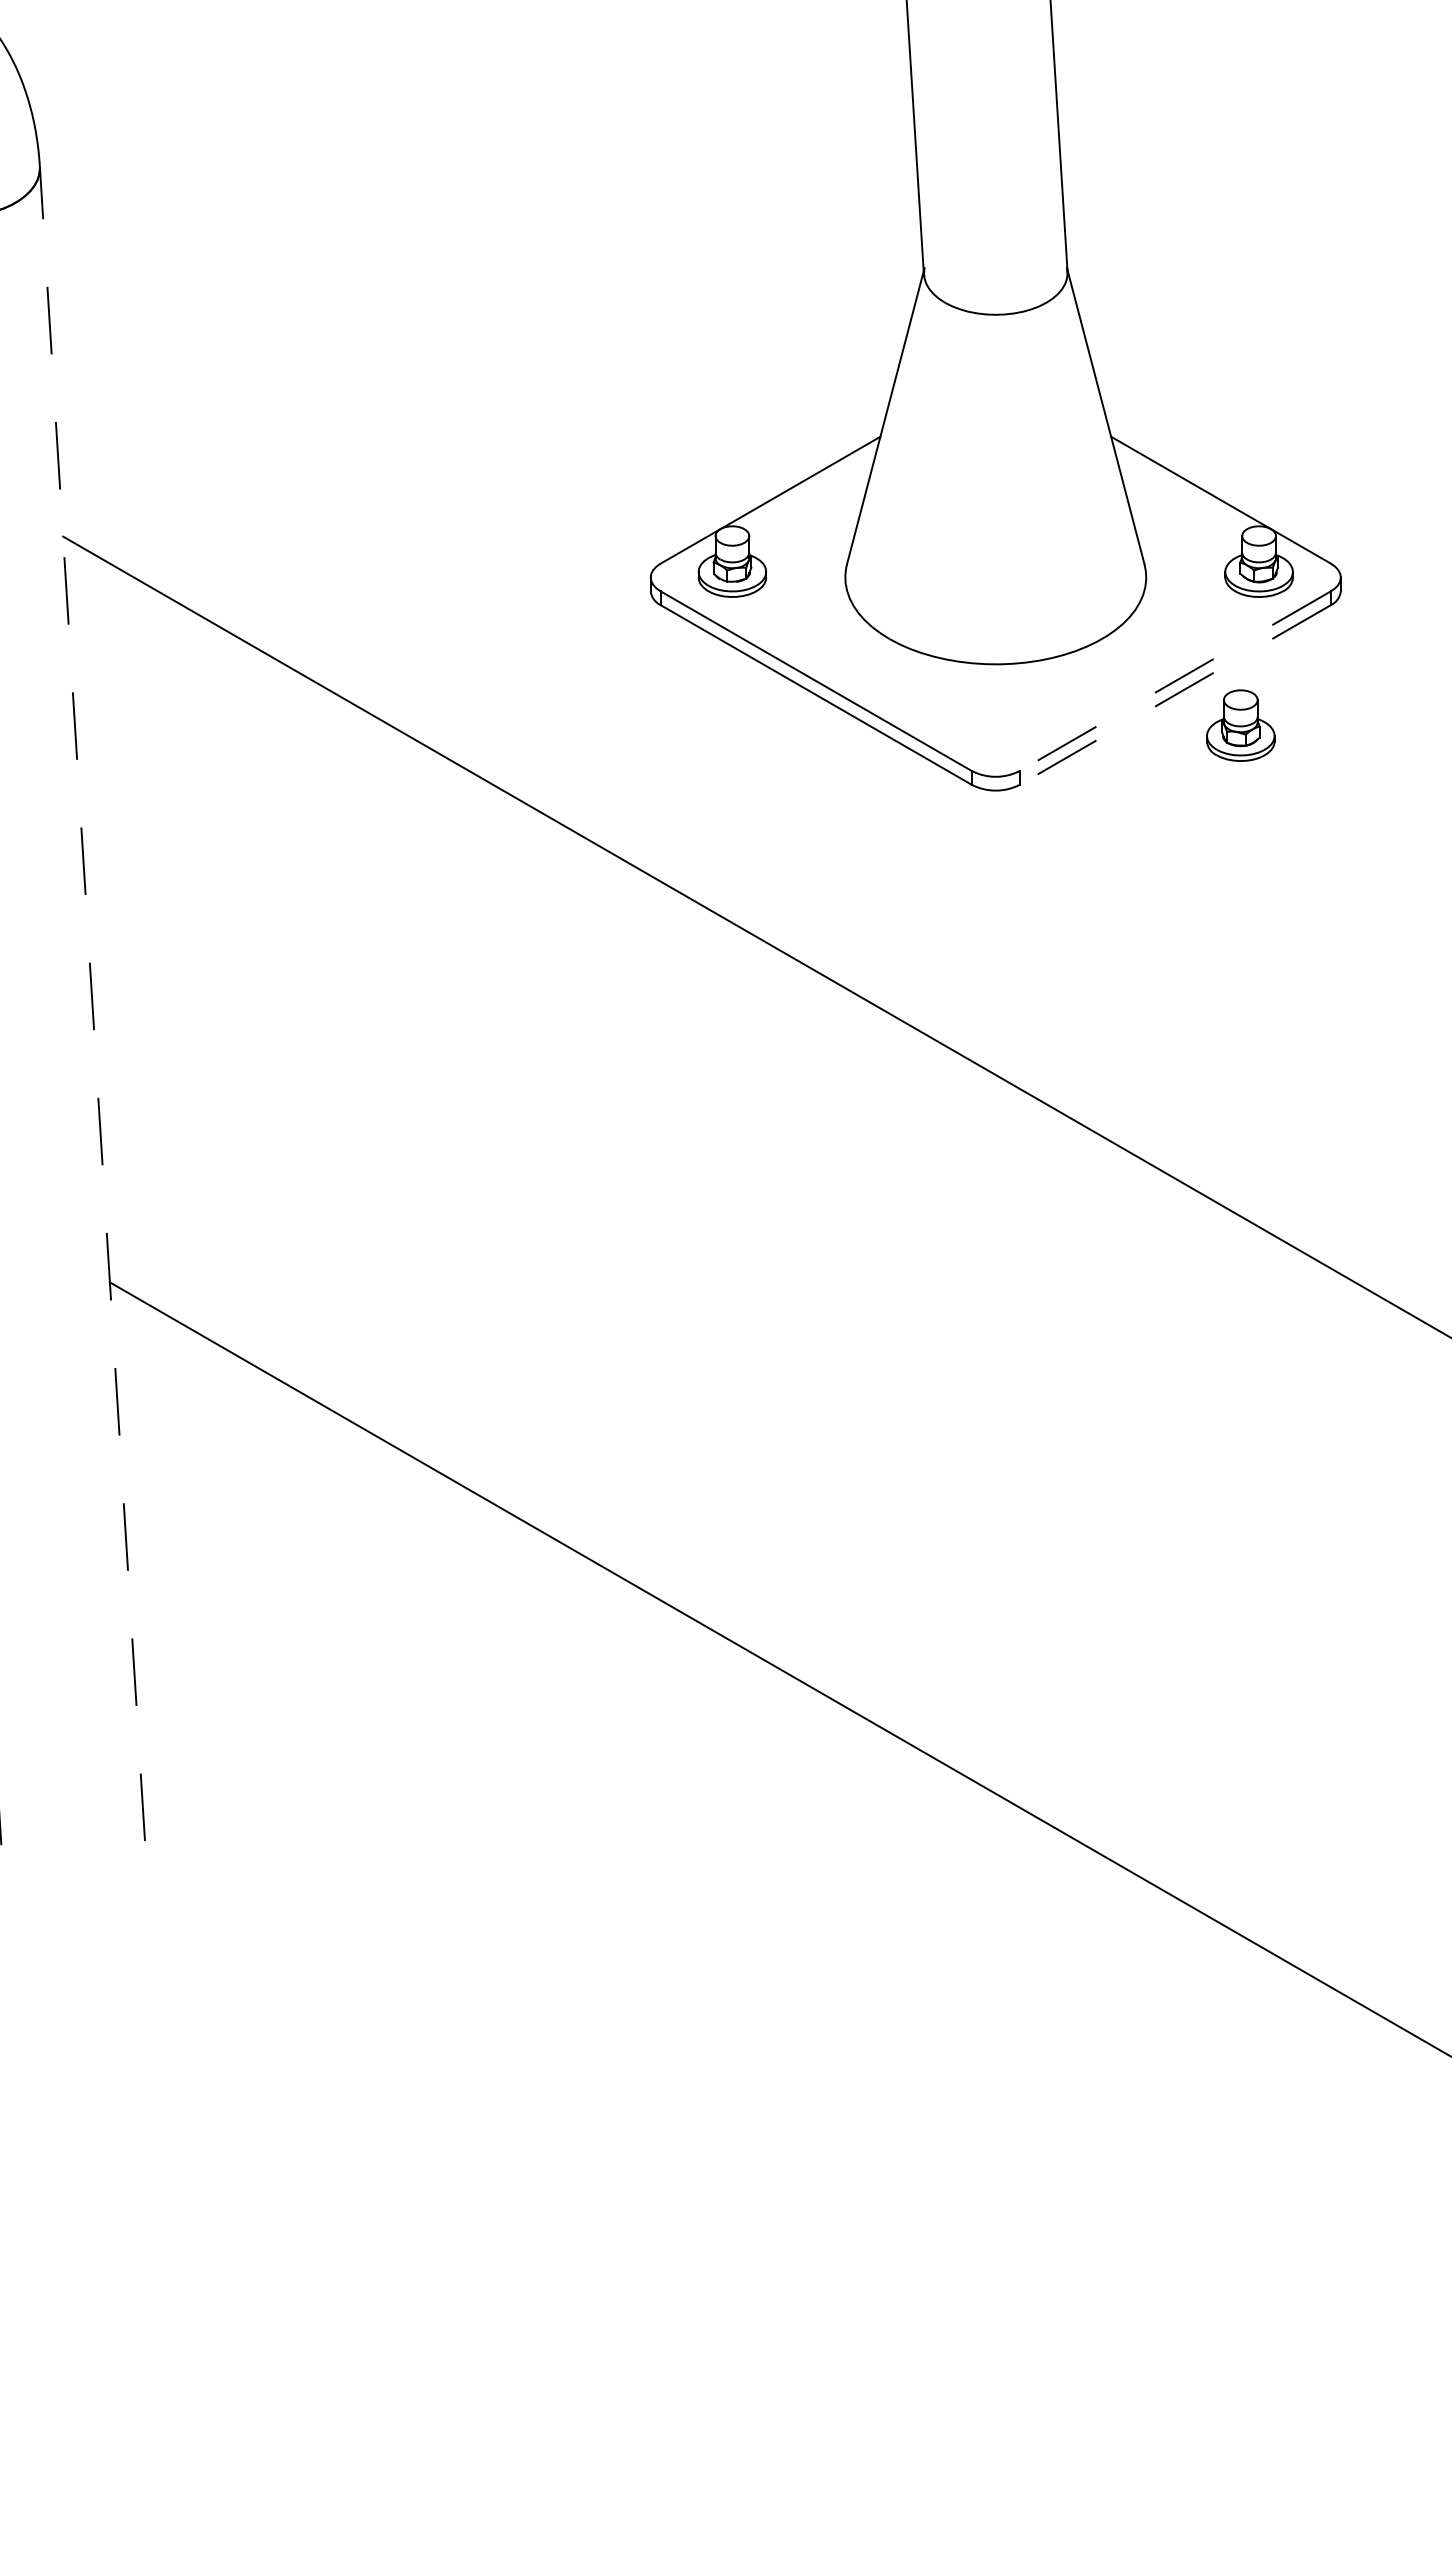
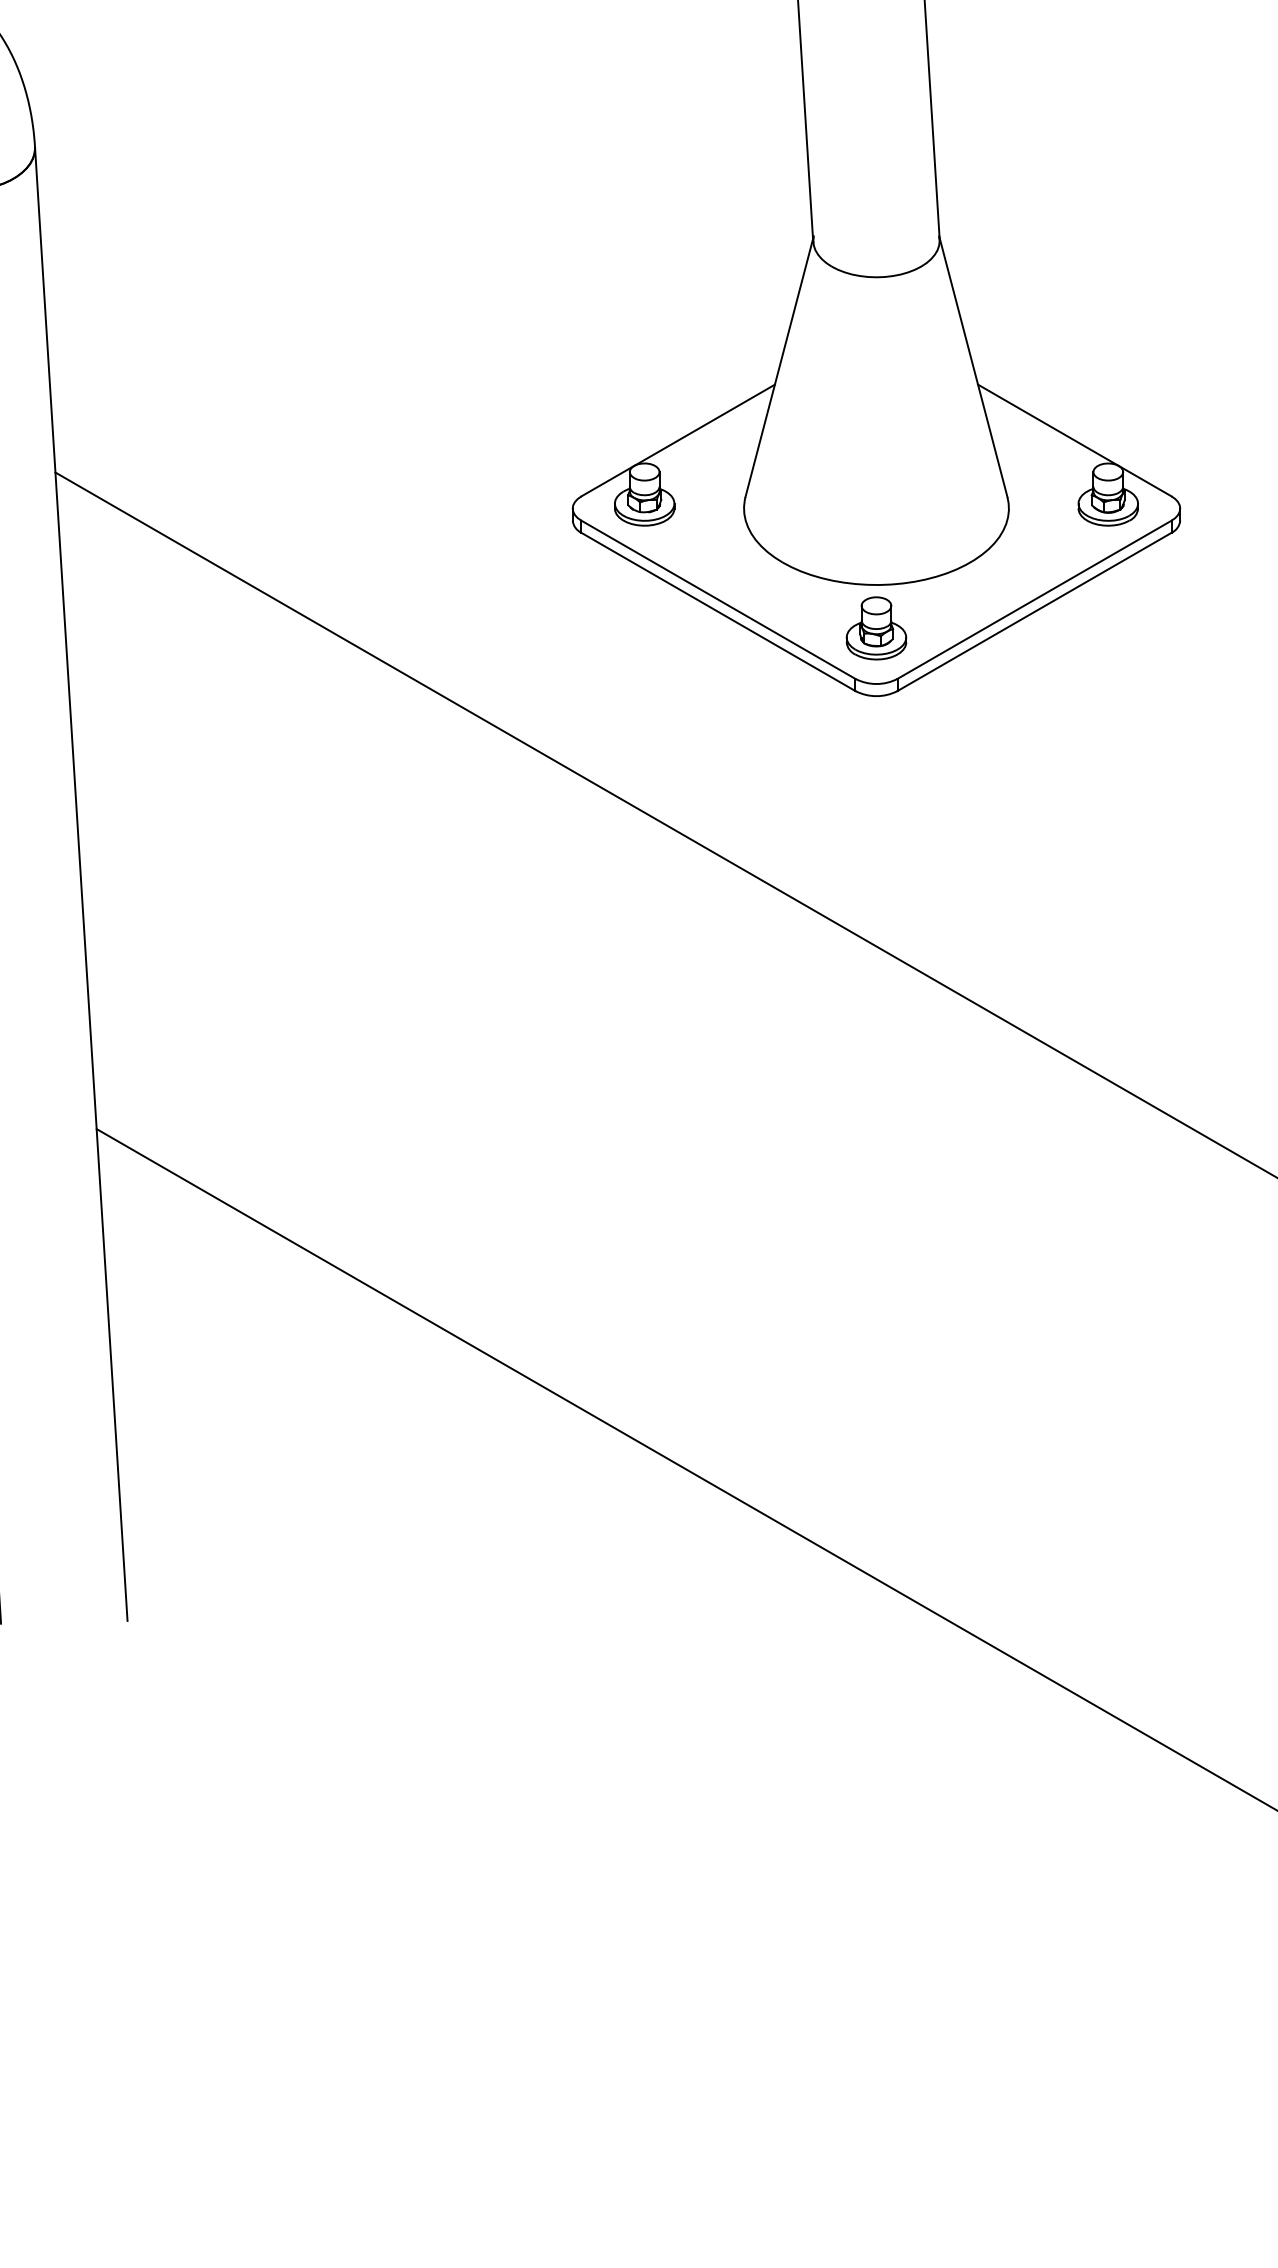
line: (1175, 681) -> (1034, 600), dashed -> solid
line: (1175, 694) -> (1034, 611), dashed -> solid
part: (1240, 725) -> (876, 628), moved
line: (92, 1004) -> (81, 884), dashed -> solid

